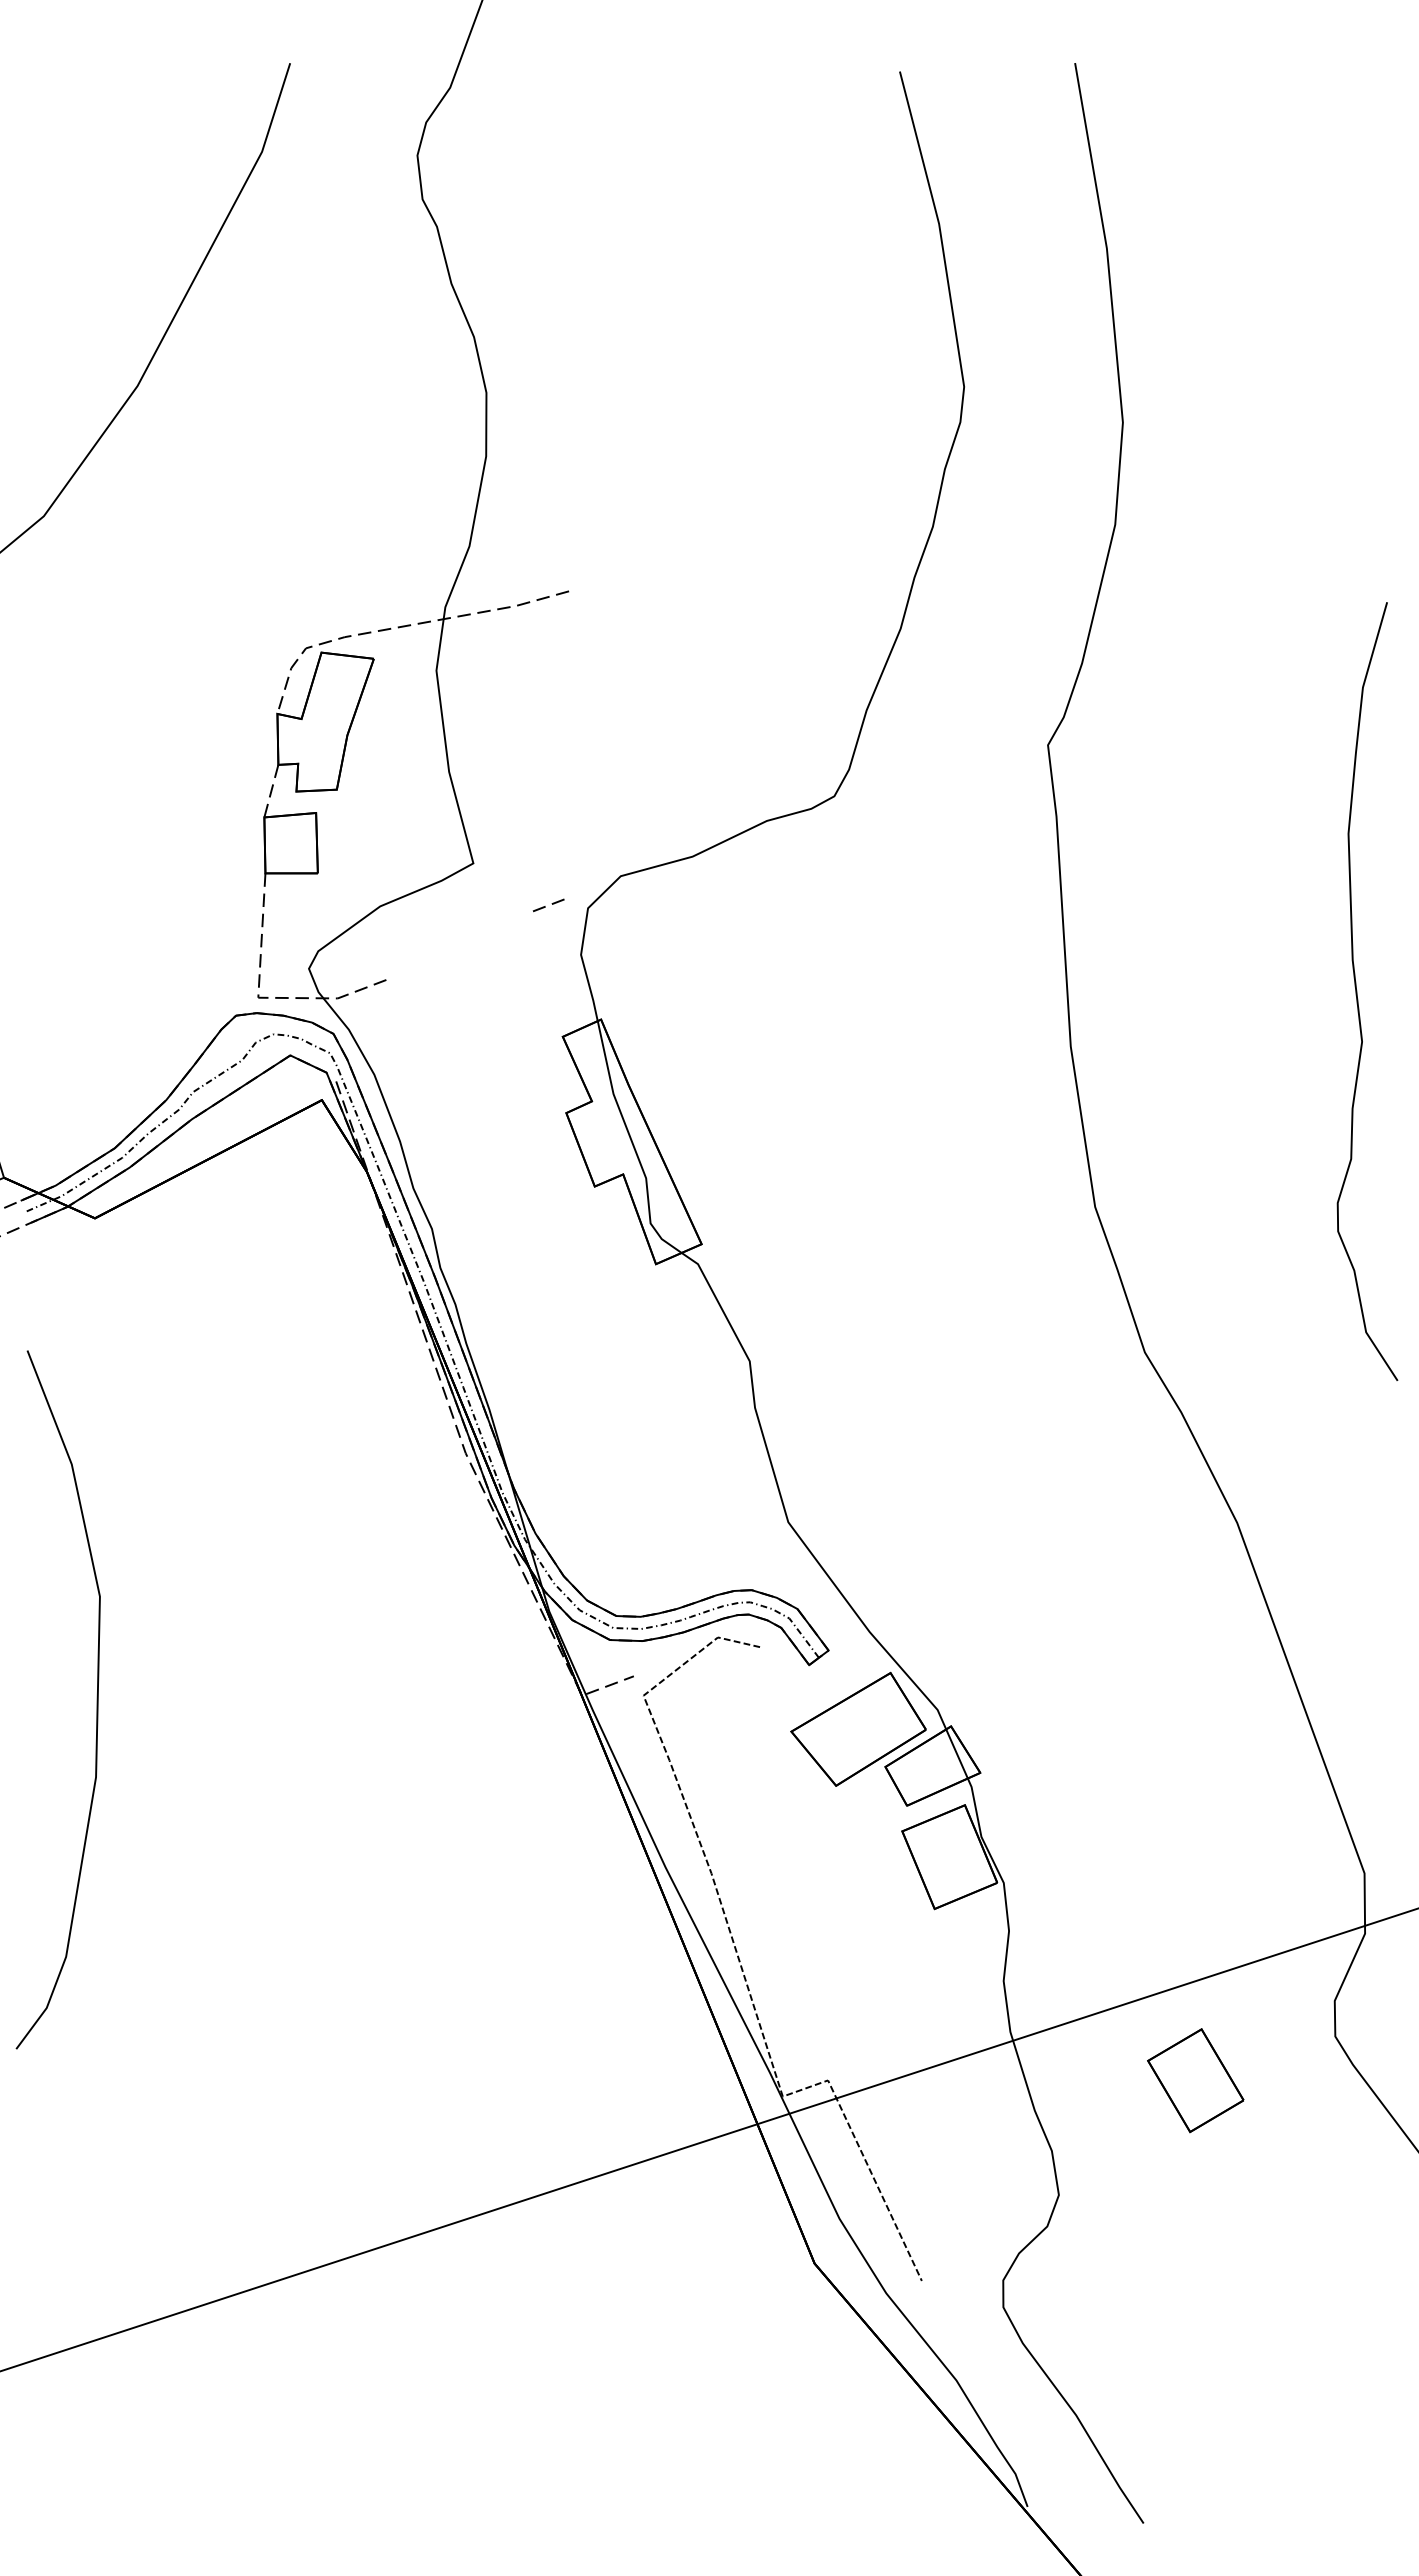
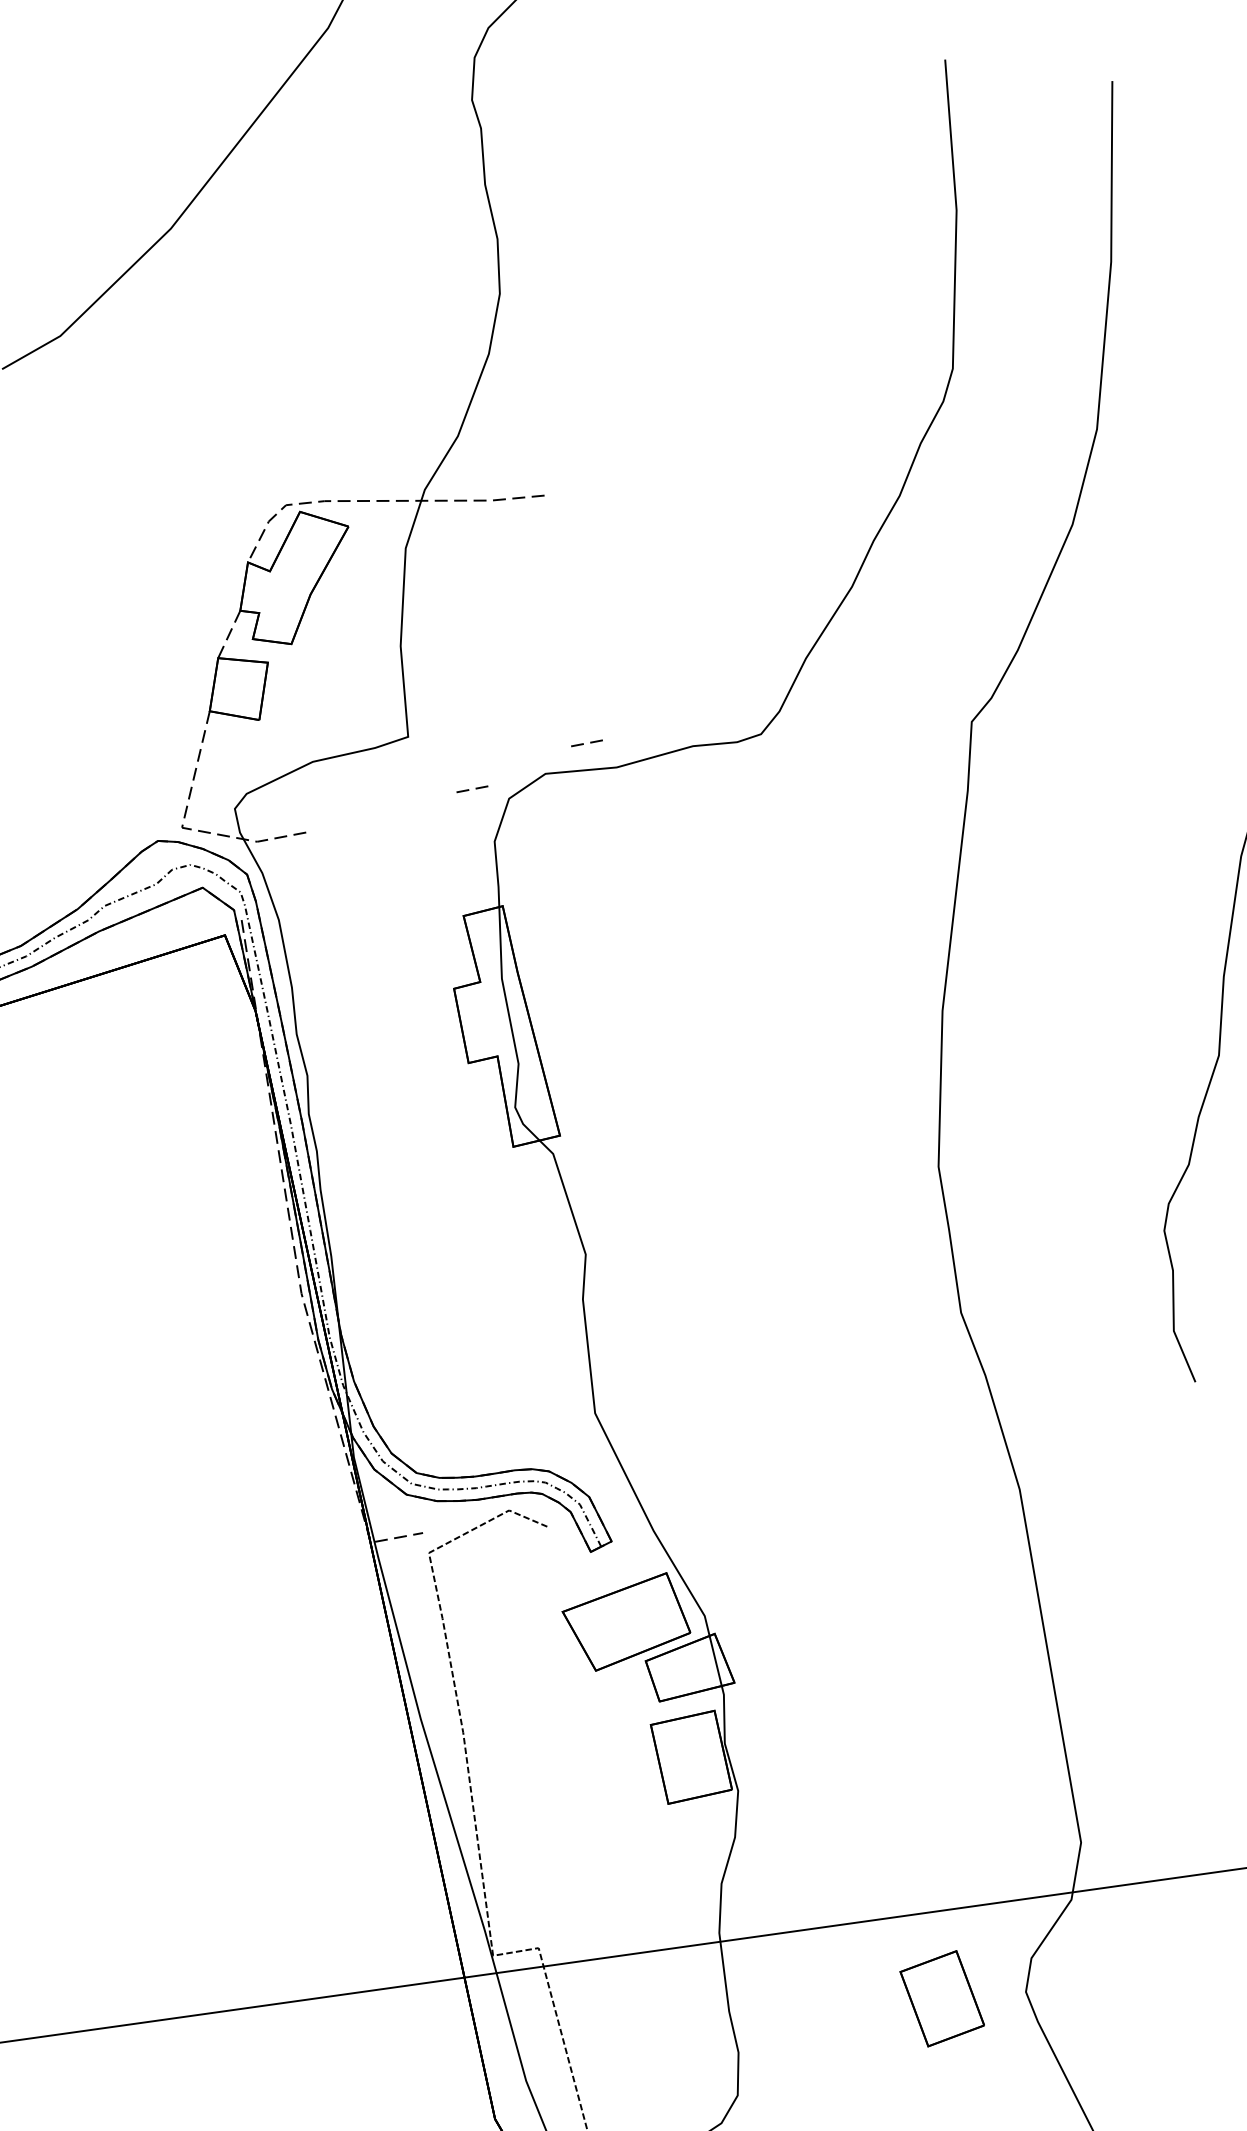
line: (654, 838) -> (583, 743), added
part: (1195, 2080) -> (942, 1998), moved

